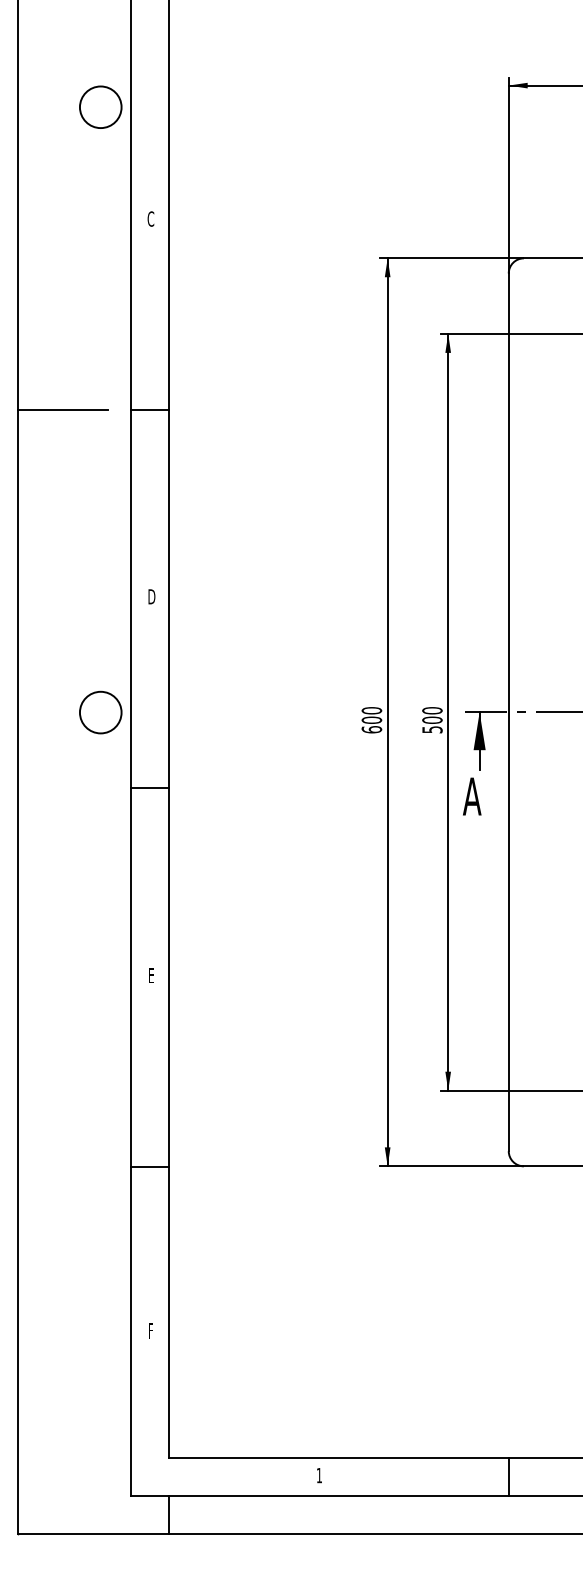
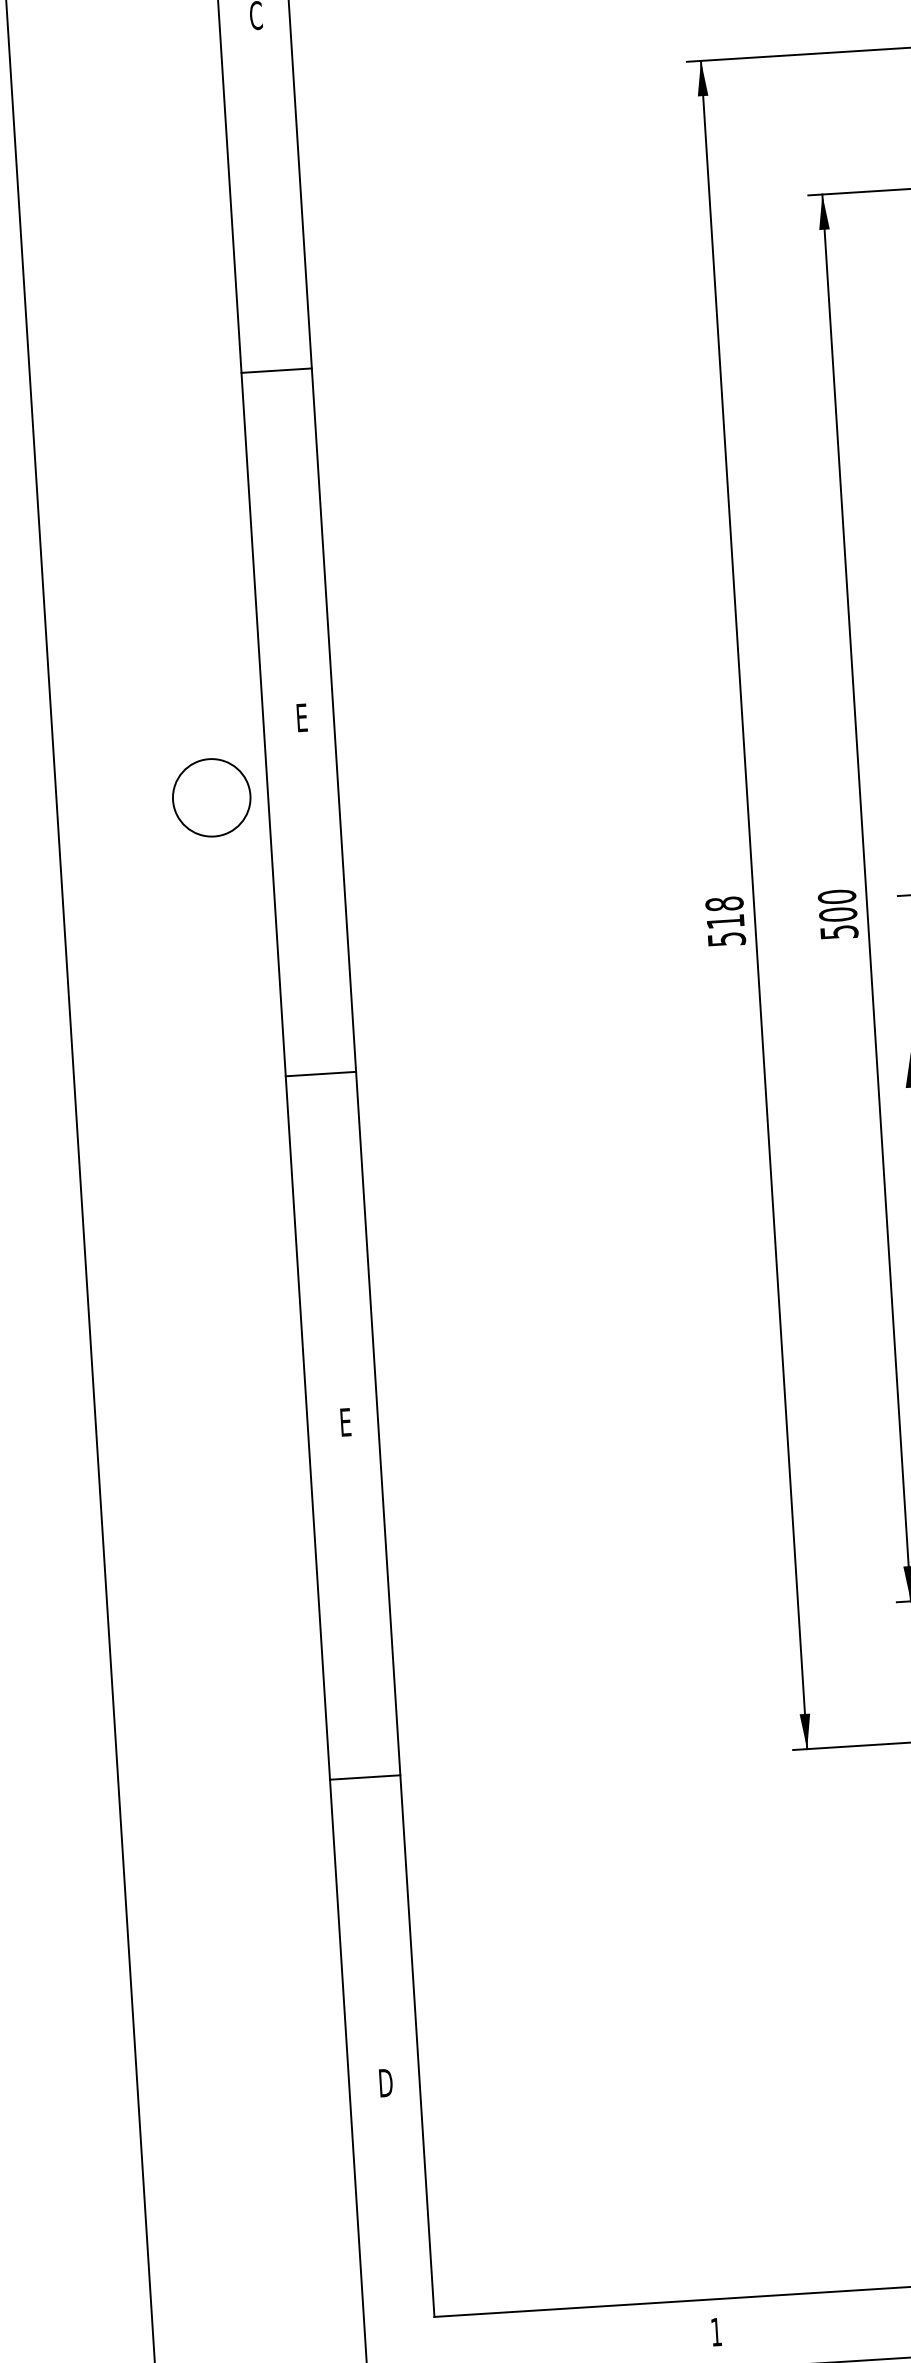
line: (62, 409) -> (114, 380), removed
text: (151, 596) -> (301, 717), D -> E
circle: (100, 712) -> (211, 797), moved
text: (371, 720) -> (724, 922), 600 -> 518
text: (150, 1330) -> (385, 2082), F -> D

